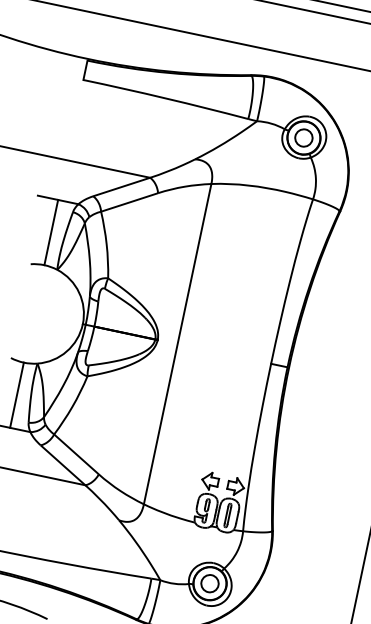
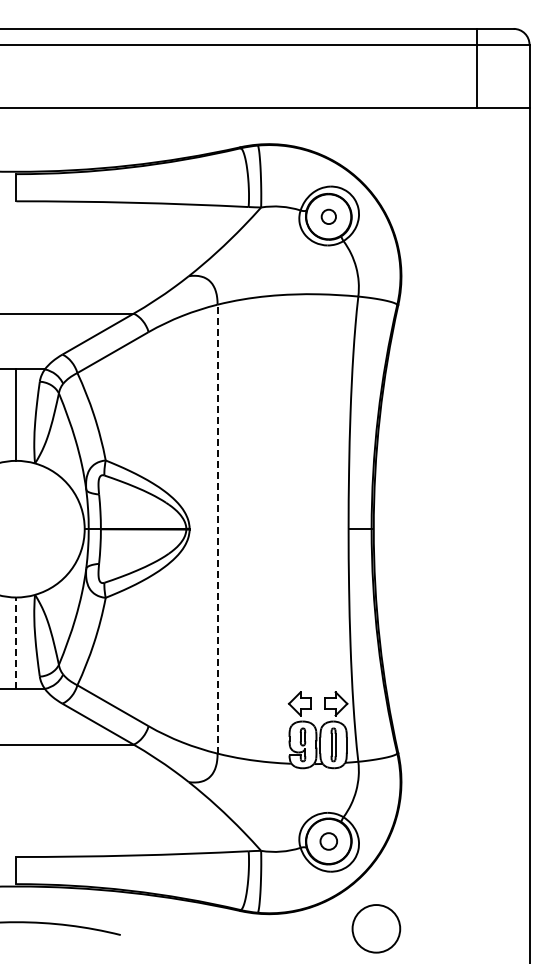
circle: (303, 137) -> (328, 216), size x0.6
line: (177, 343) -> (217, 528), solid -> dashed
line: (16, 395) -> (16, 643), solid -> dashed
circle: (209, 583) -> (328, 841), size x0.7

